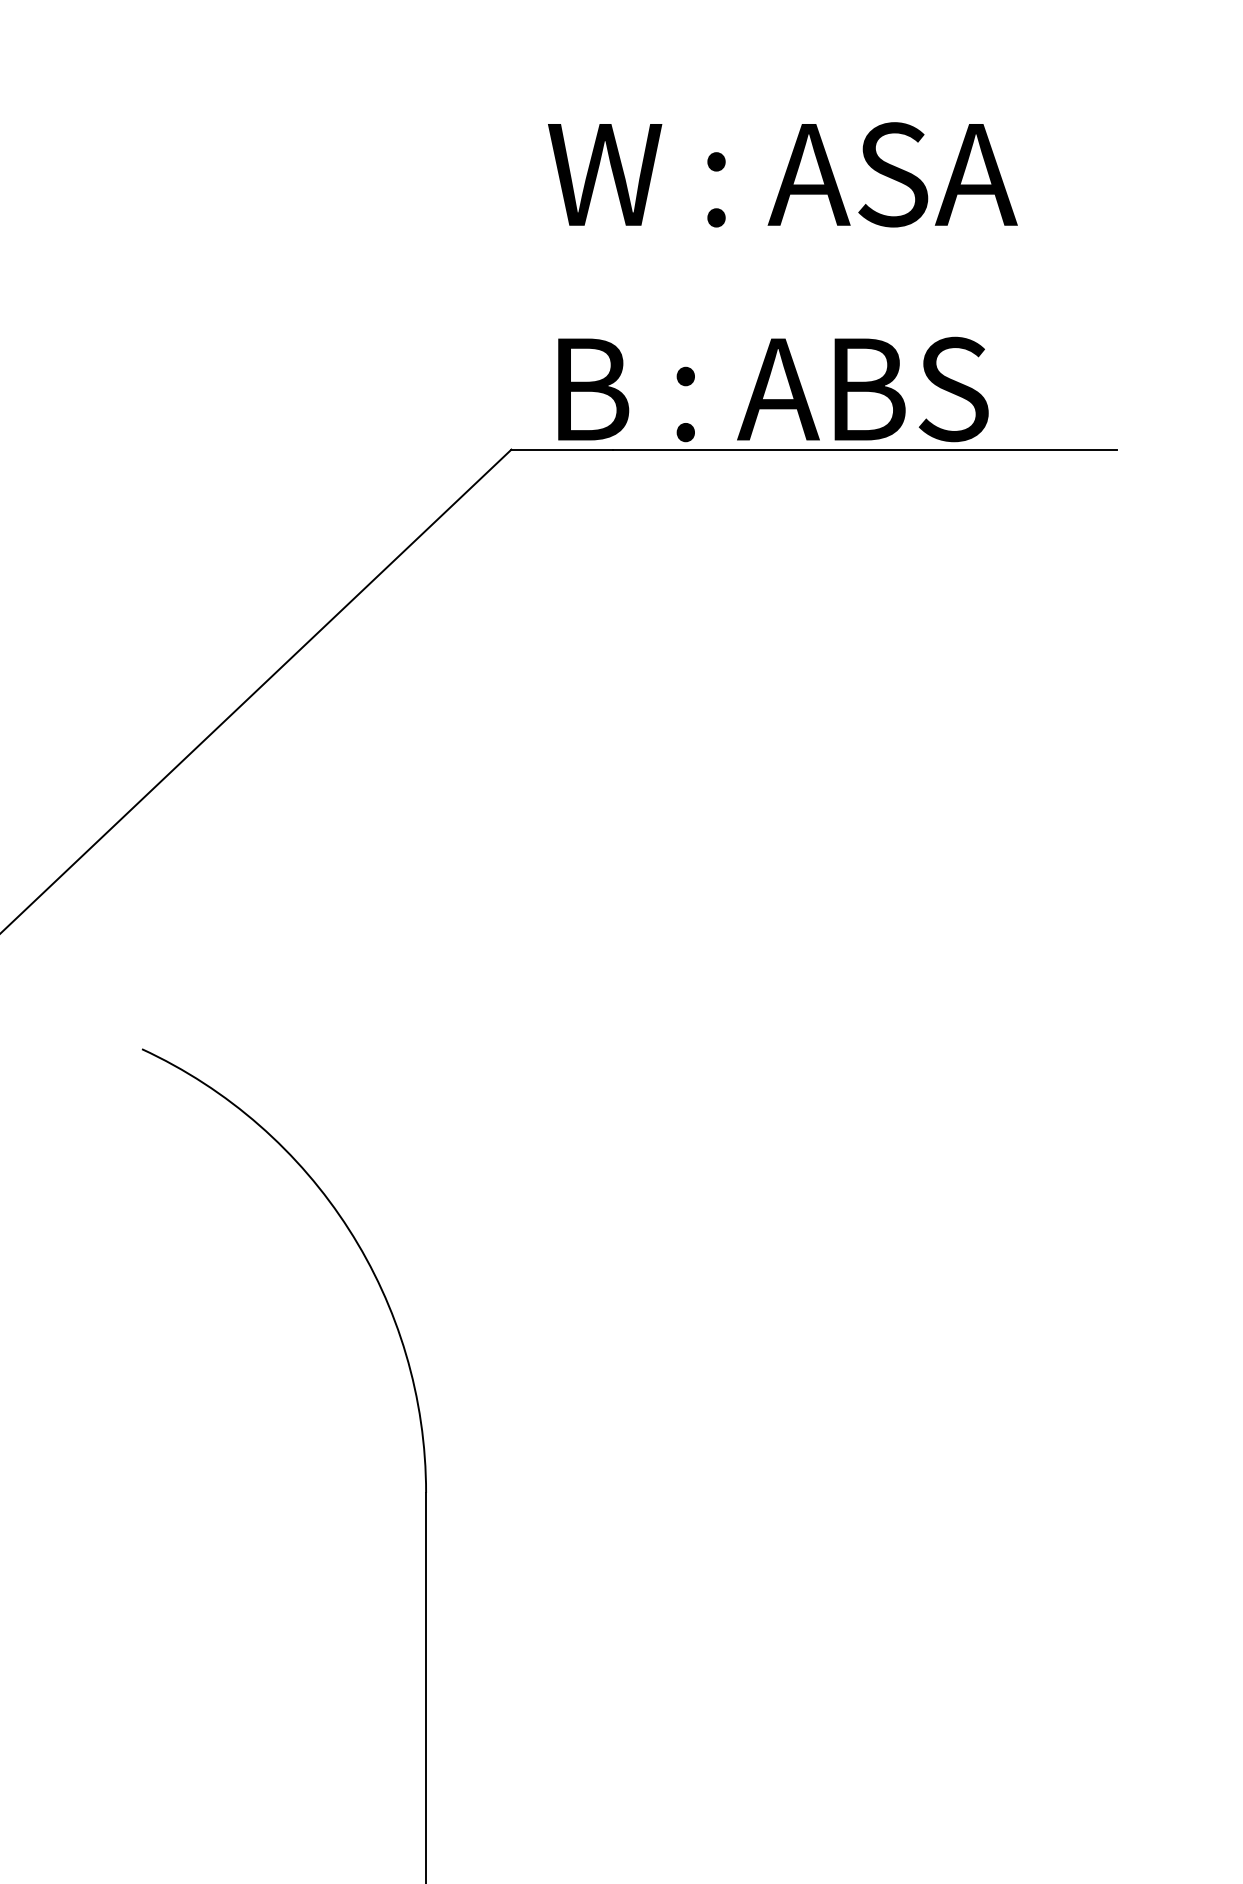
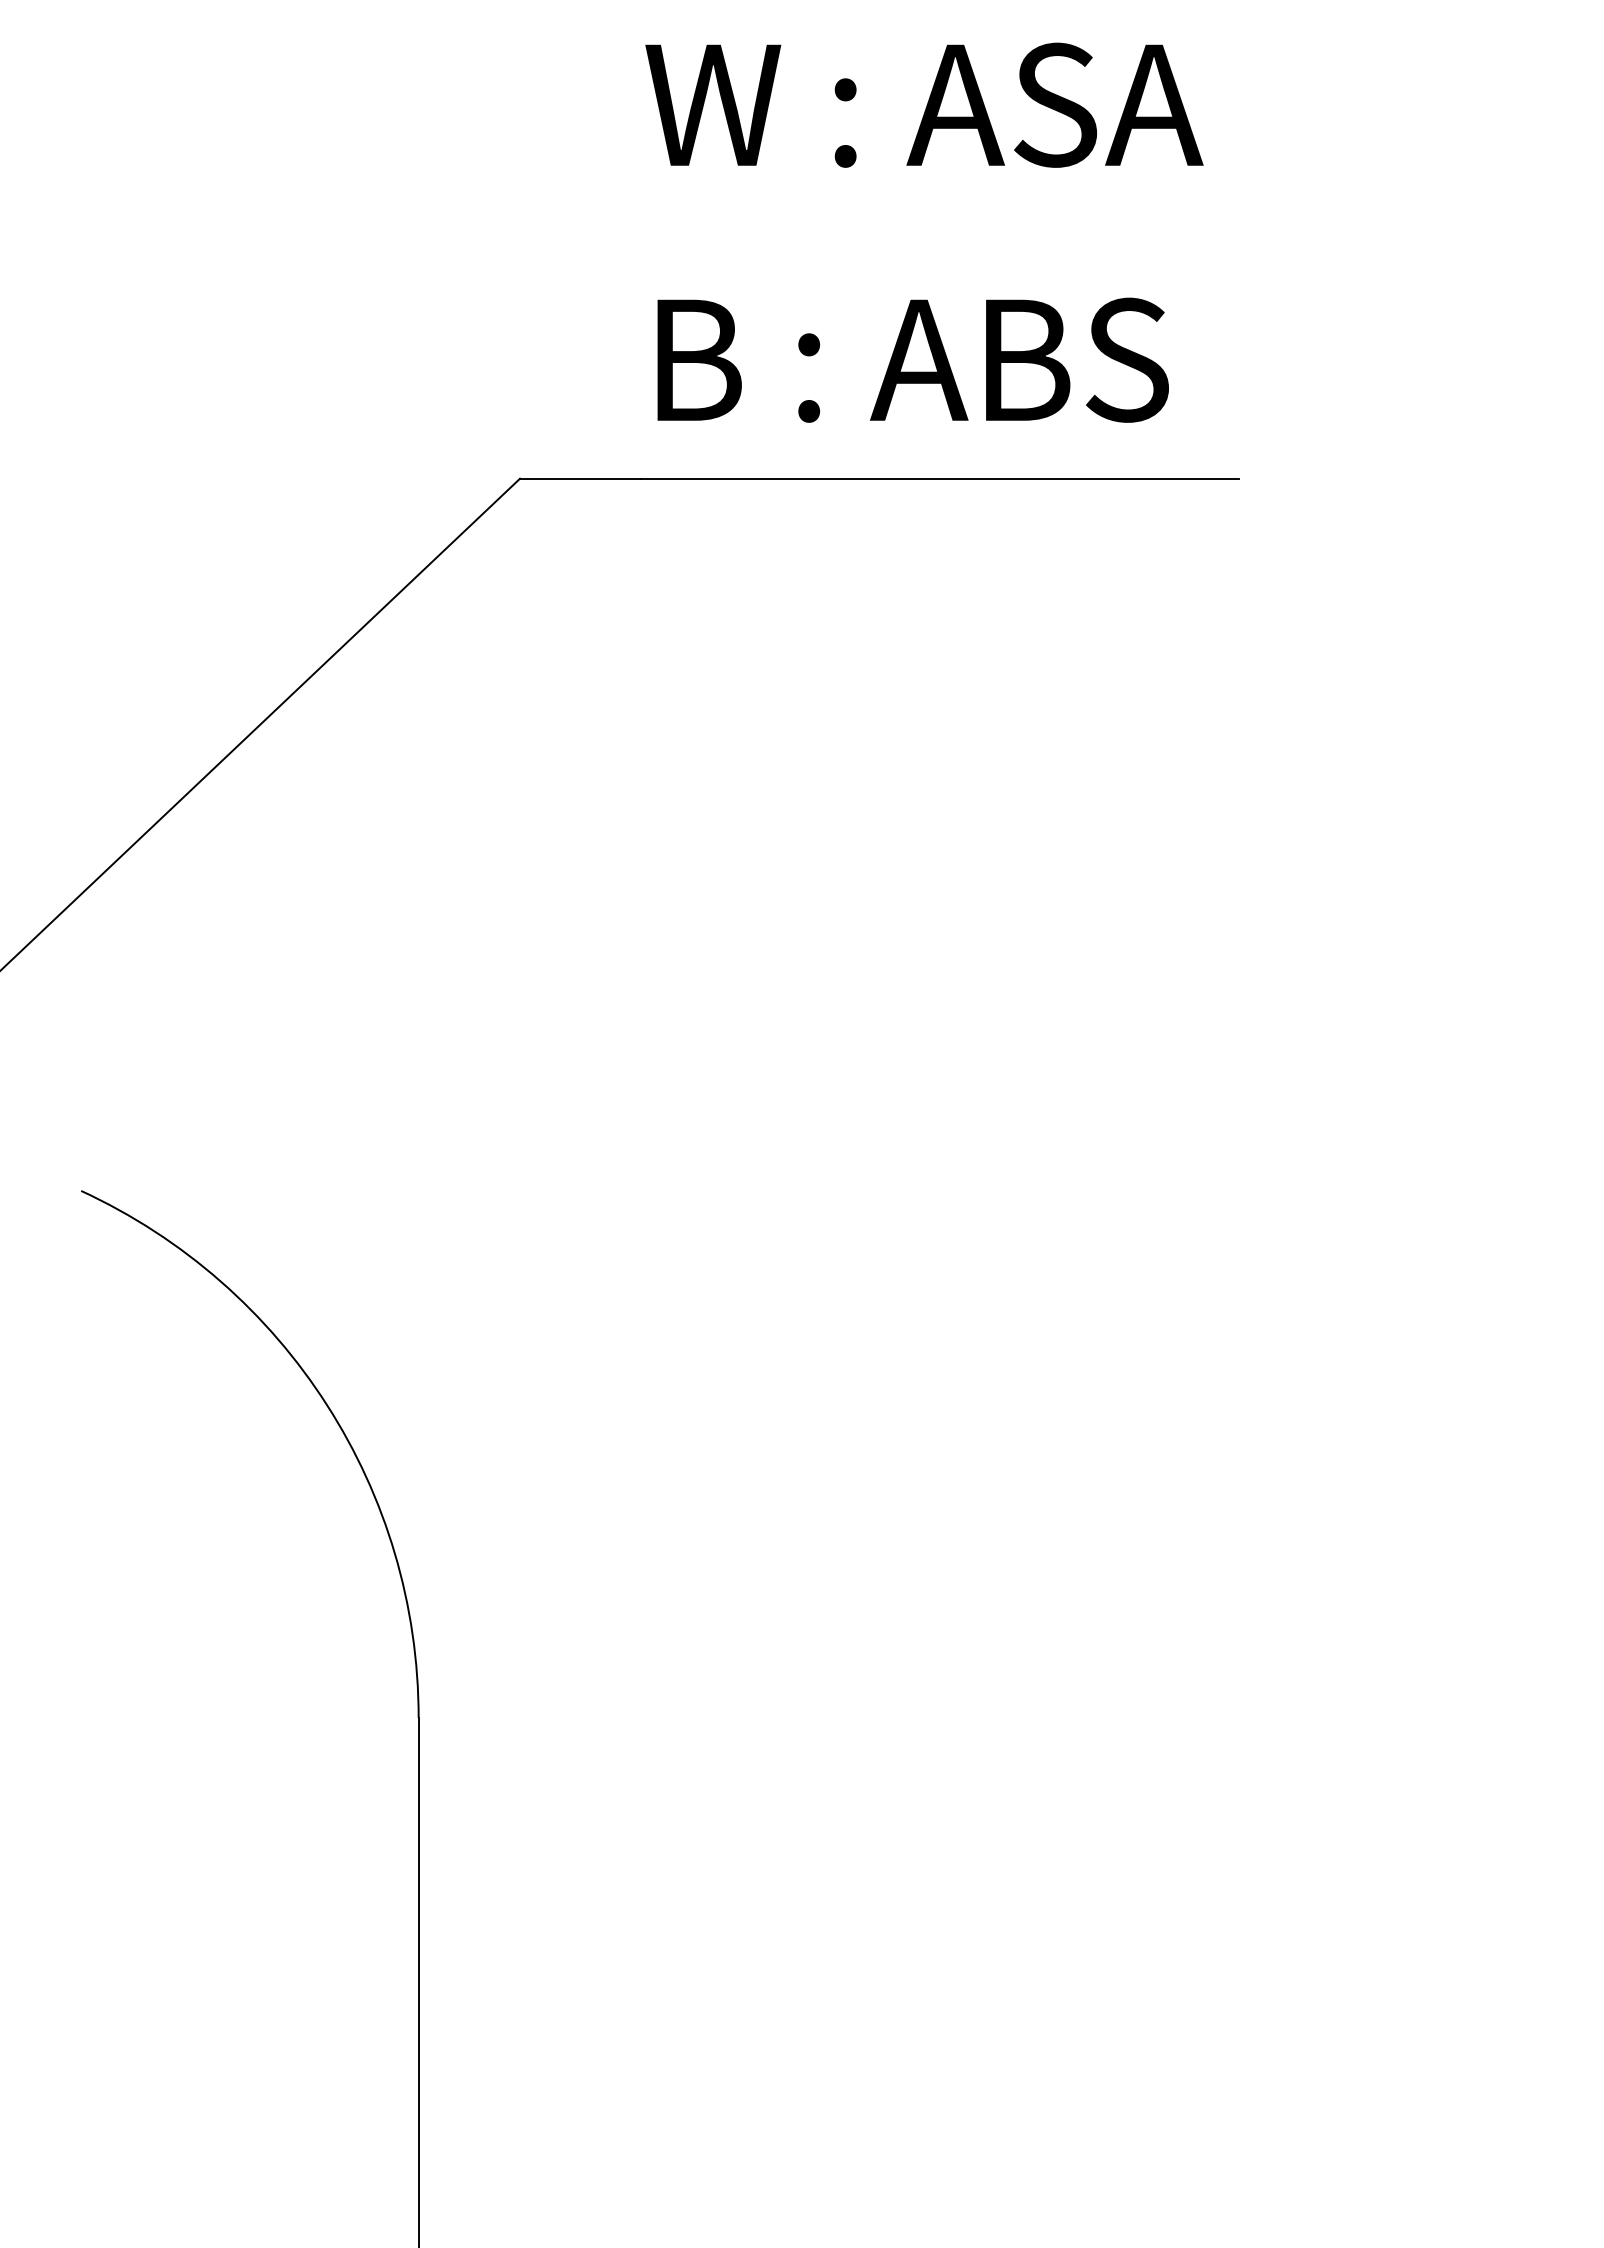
text: (782, 281) -> (924, 232), moved

